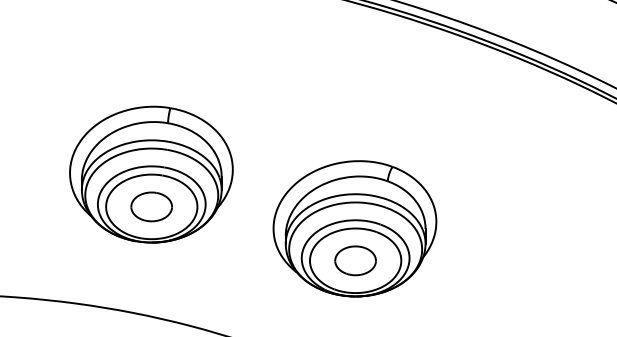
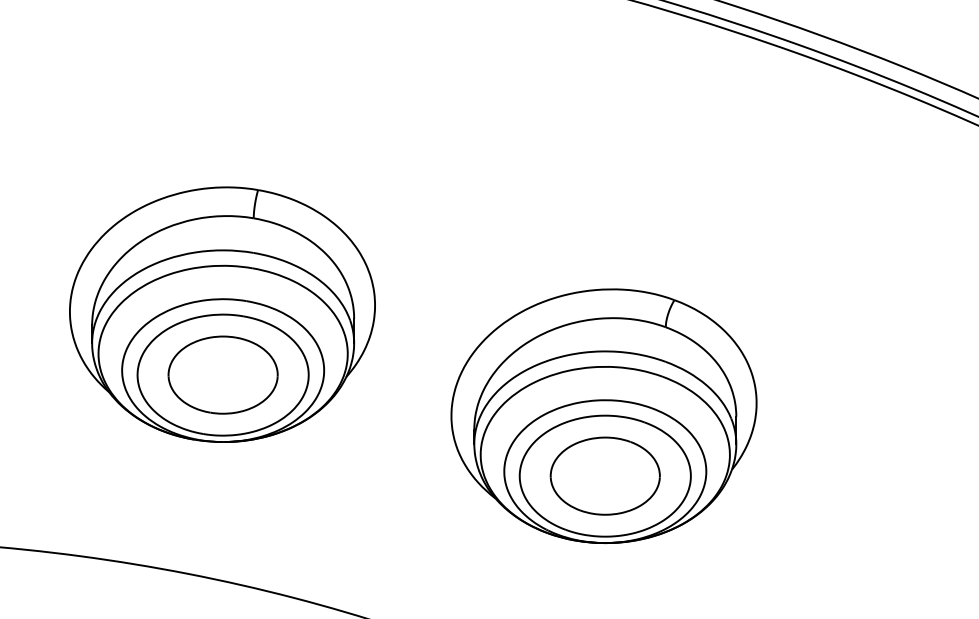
part: (151, 206) -> (222, 374), size x1.43
part: (355, 260) -> (605, 475), size x1.43

